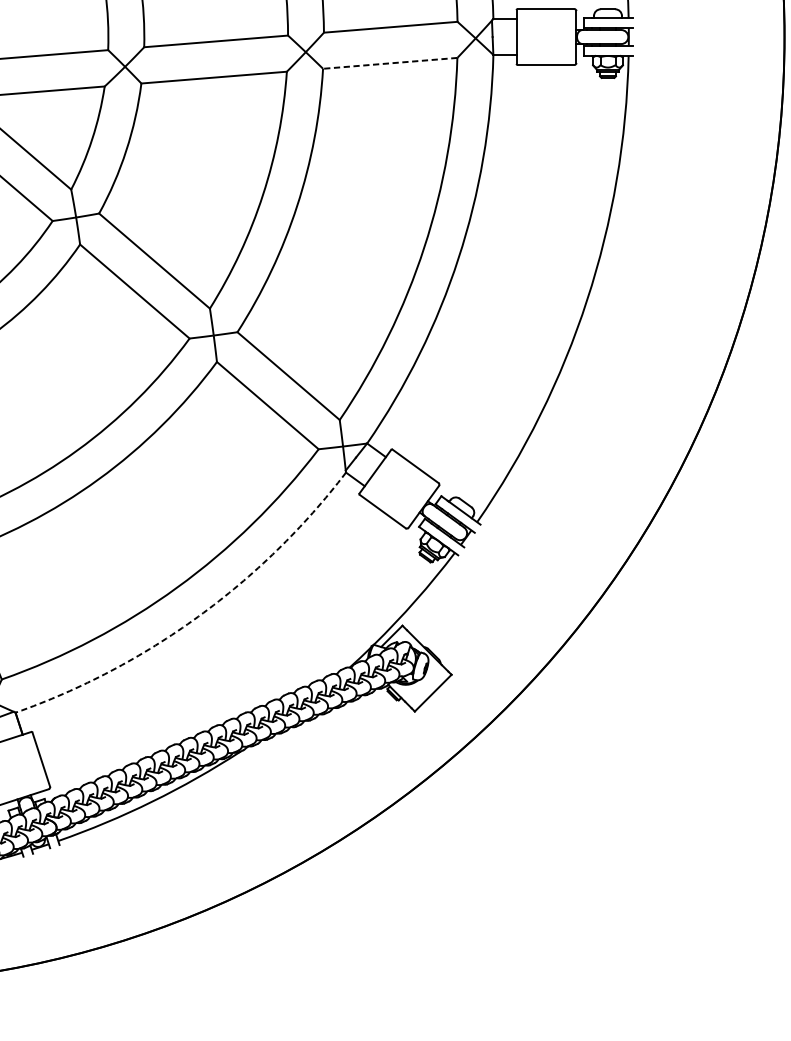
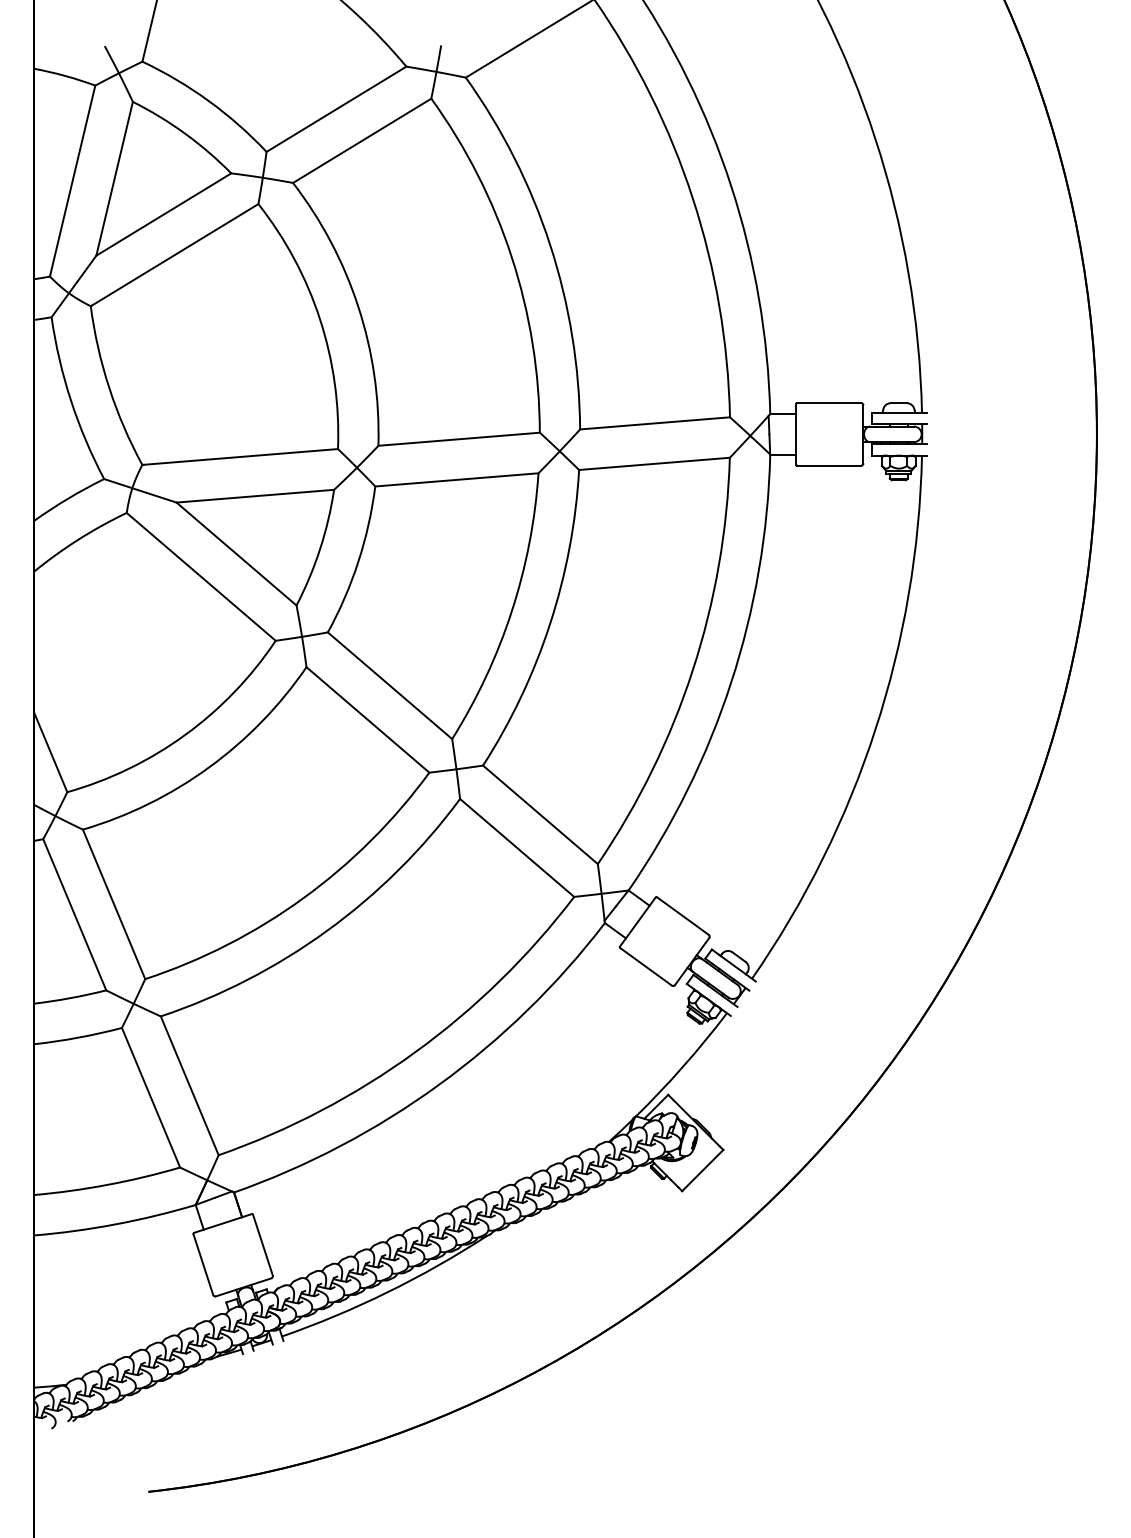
line: (390, 63) -> (654, 463), dashed -> solid
arc: (198, 616) -> (439, 1084), dashed -> solid

